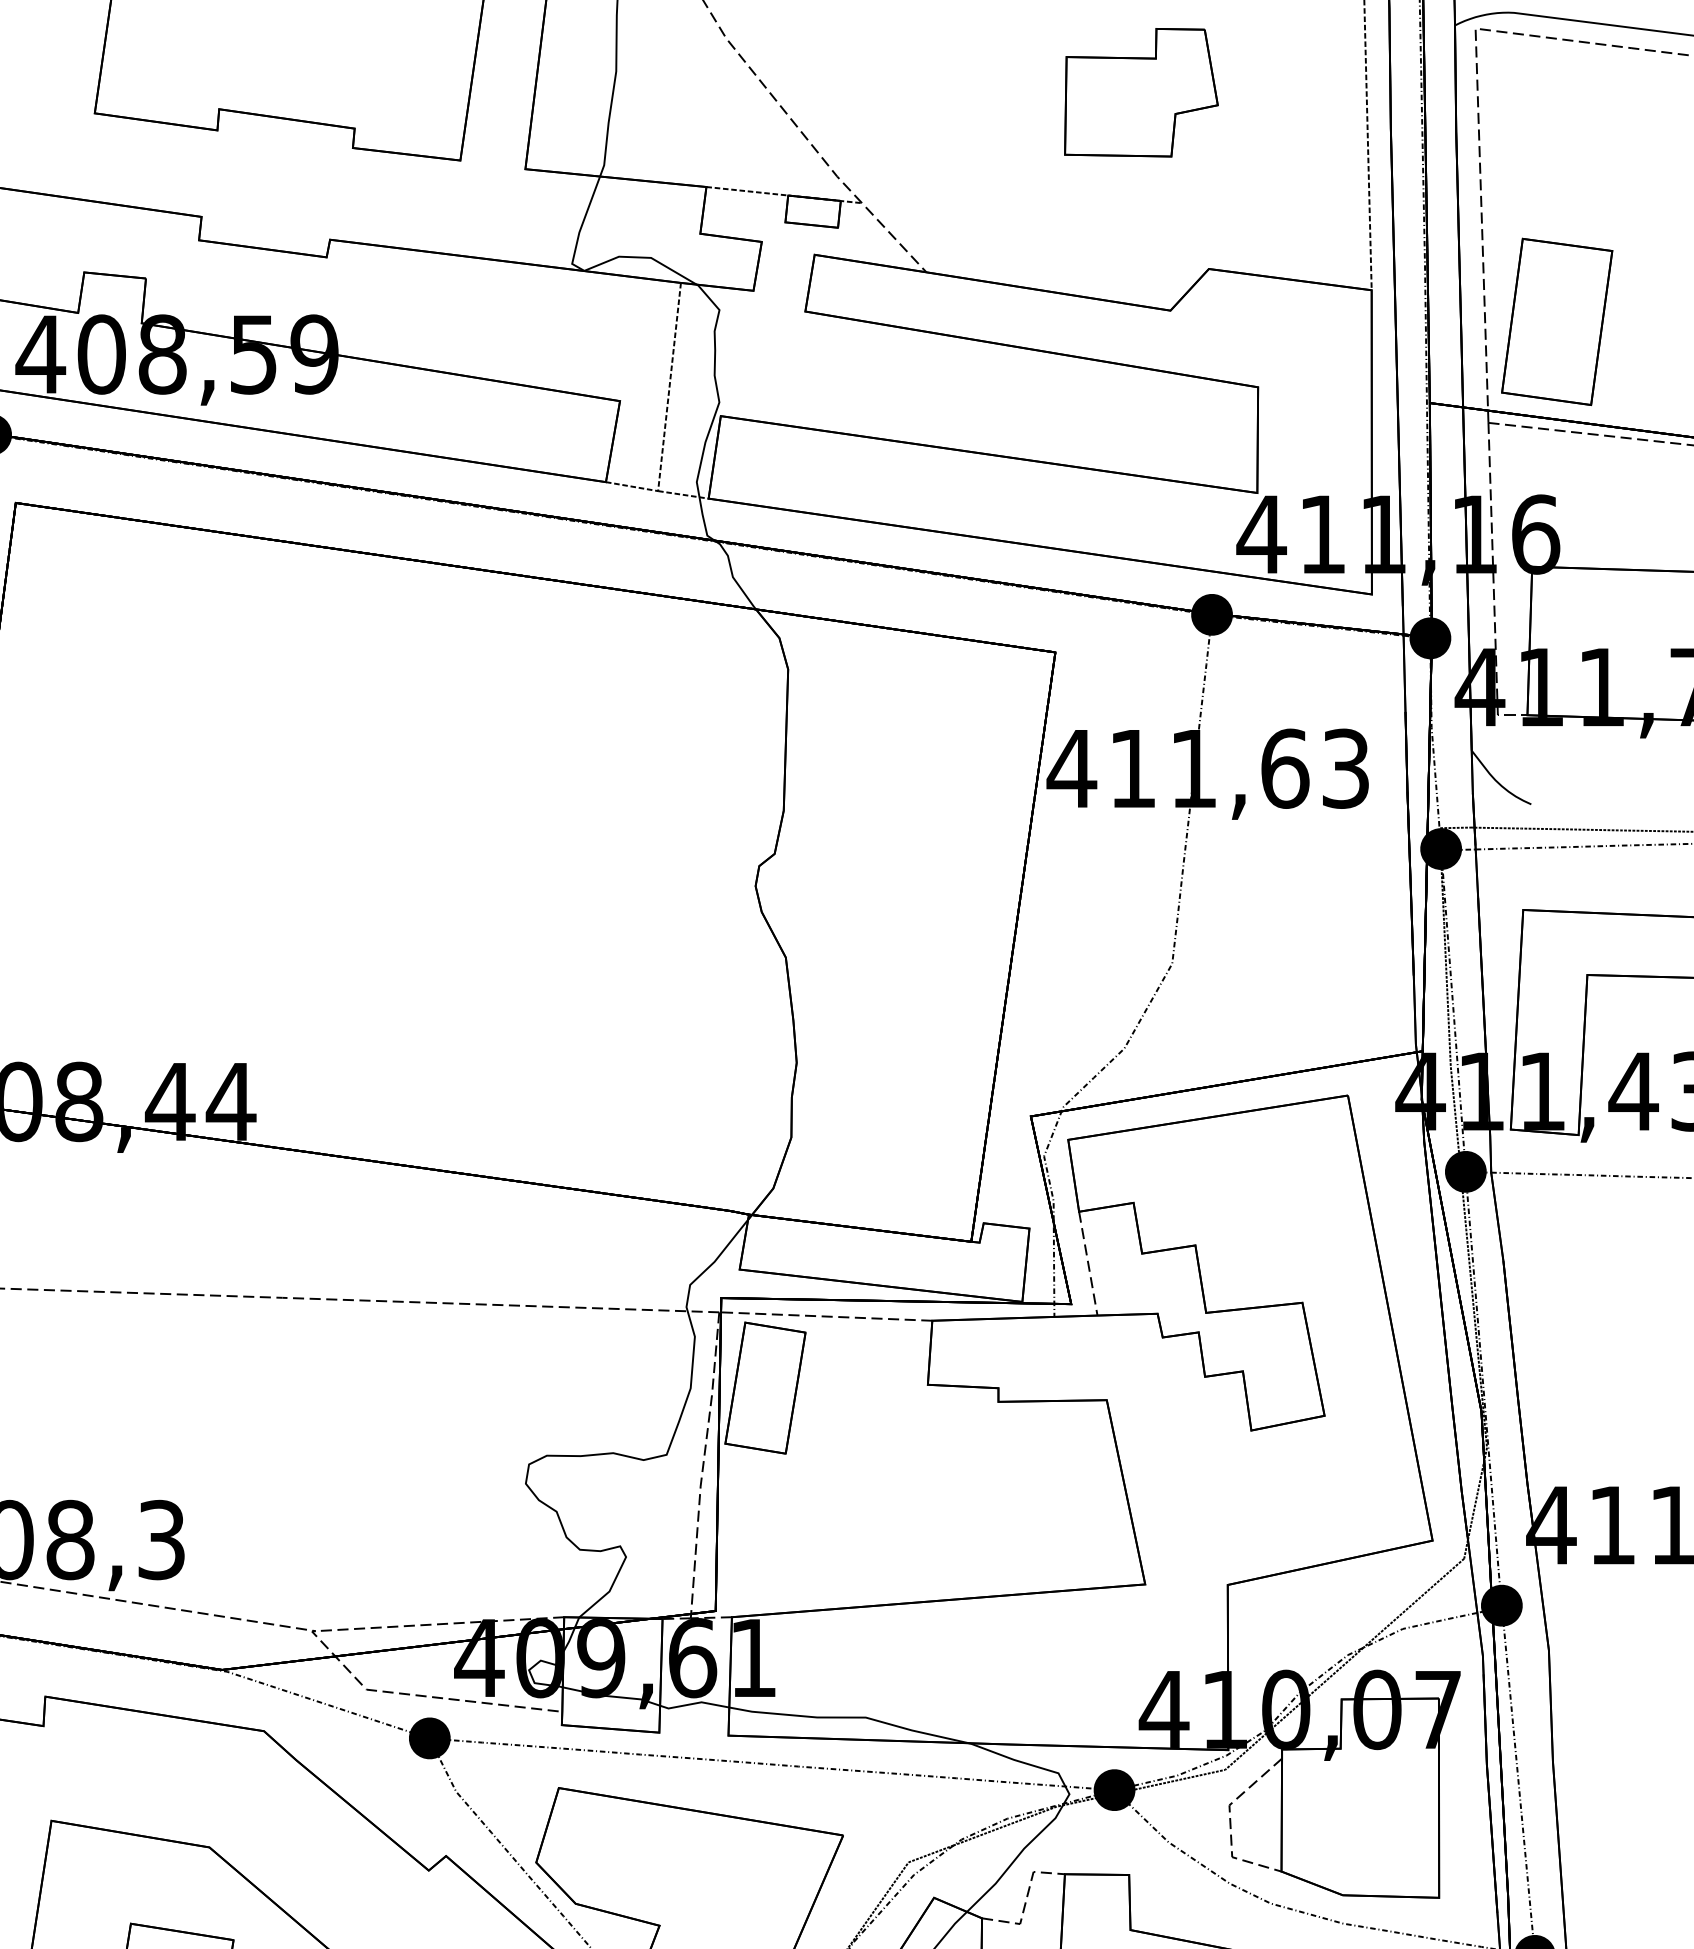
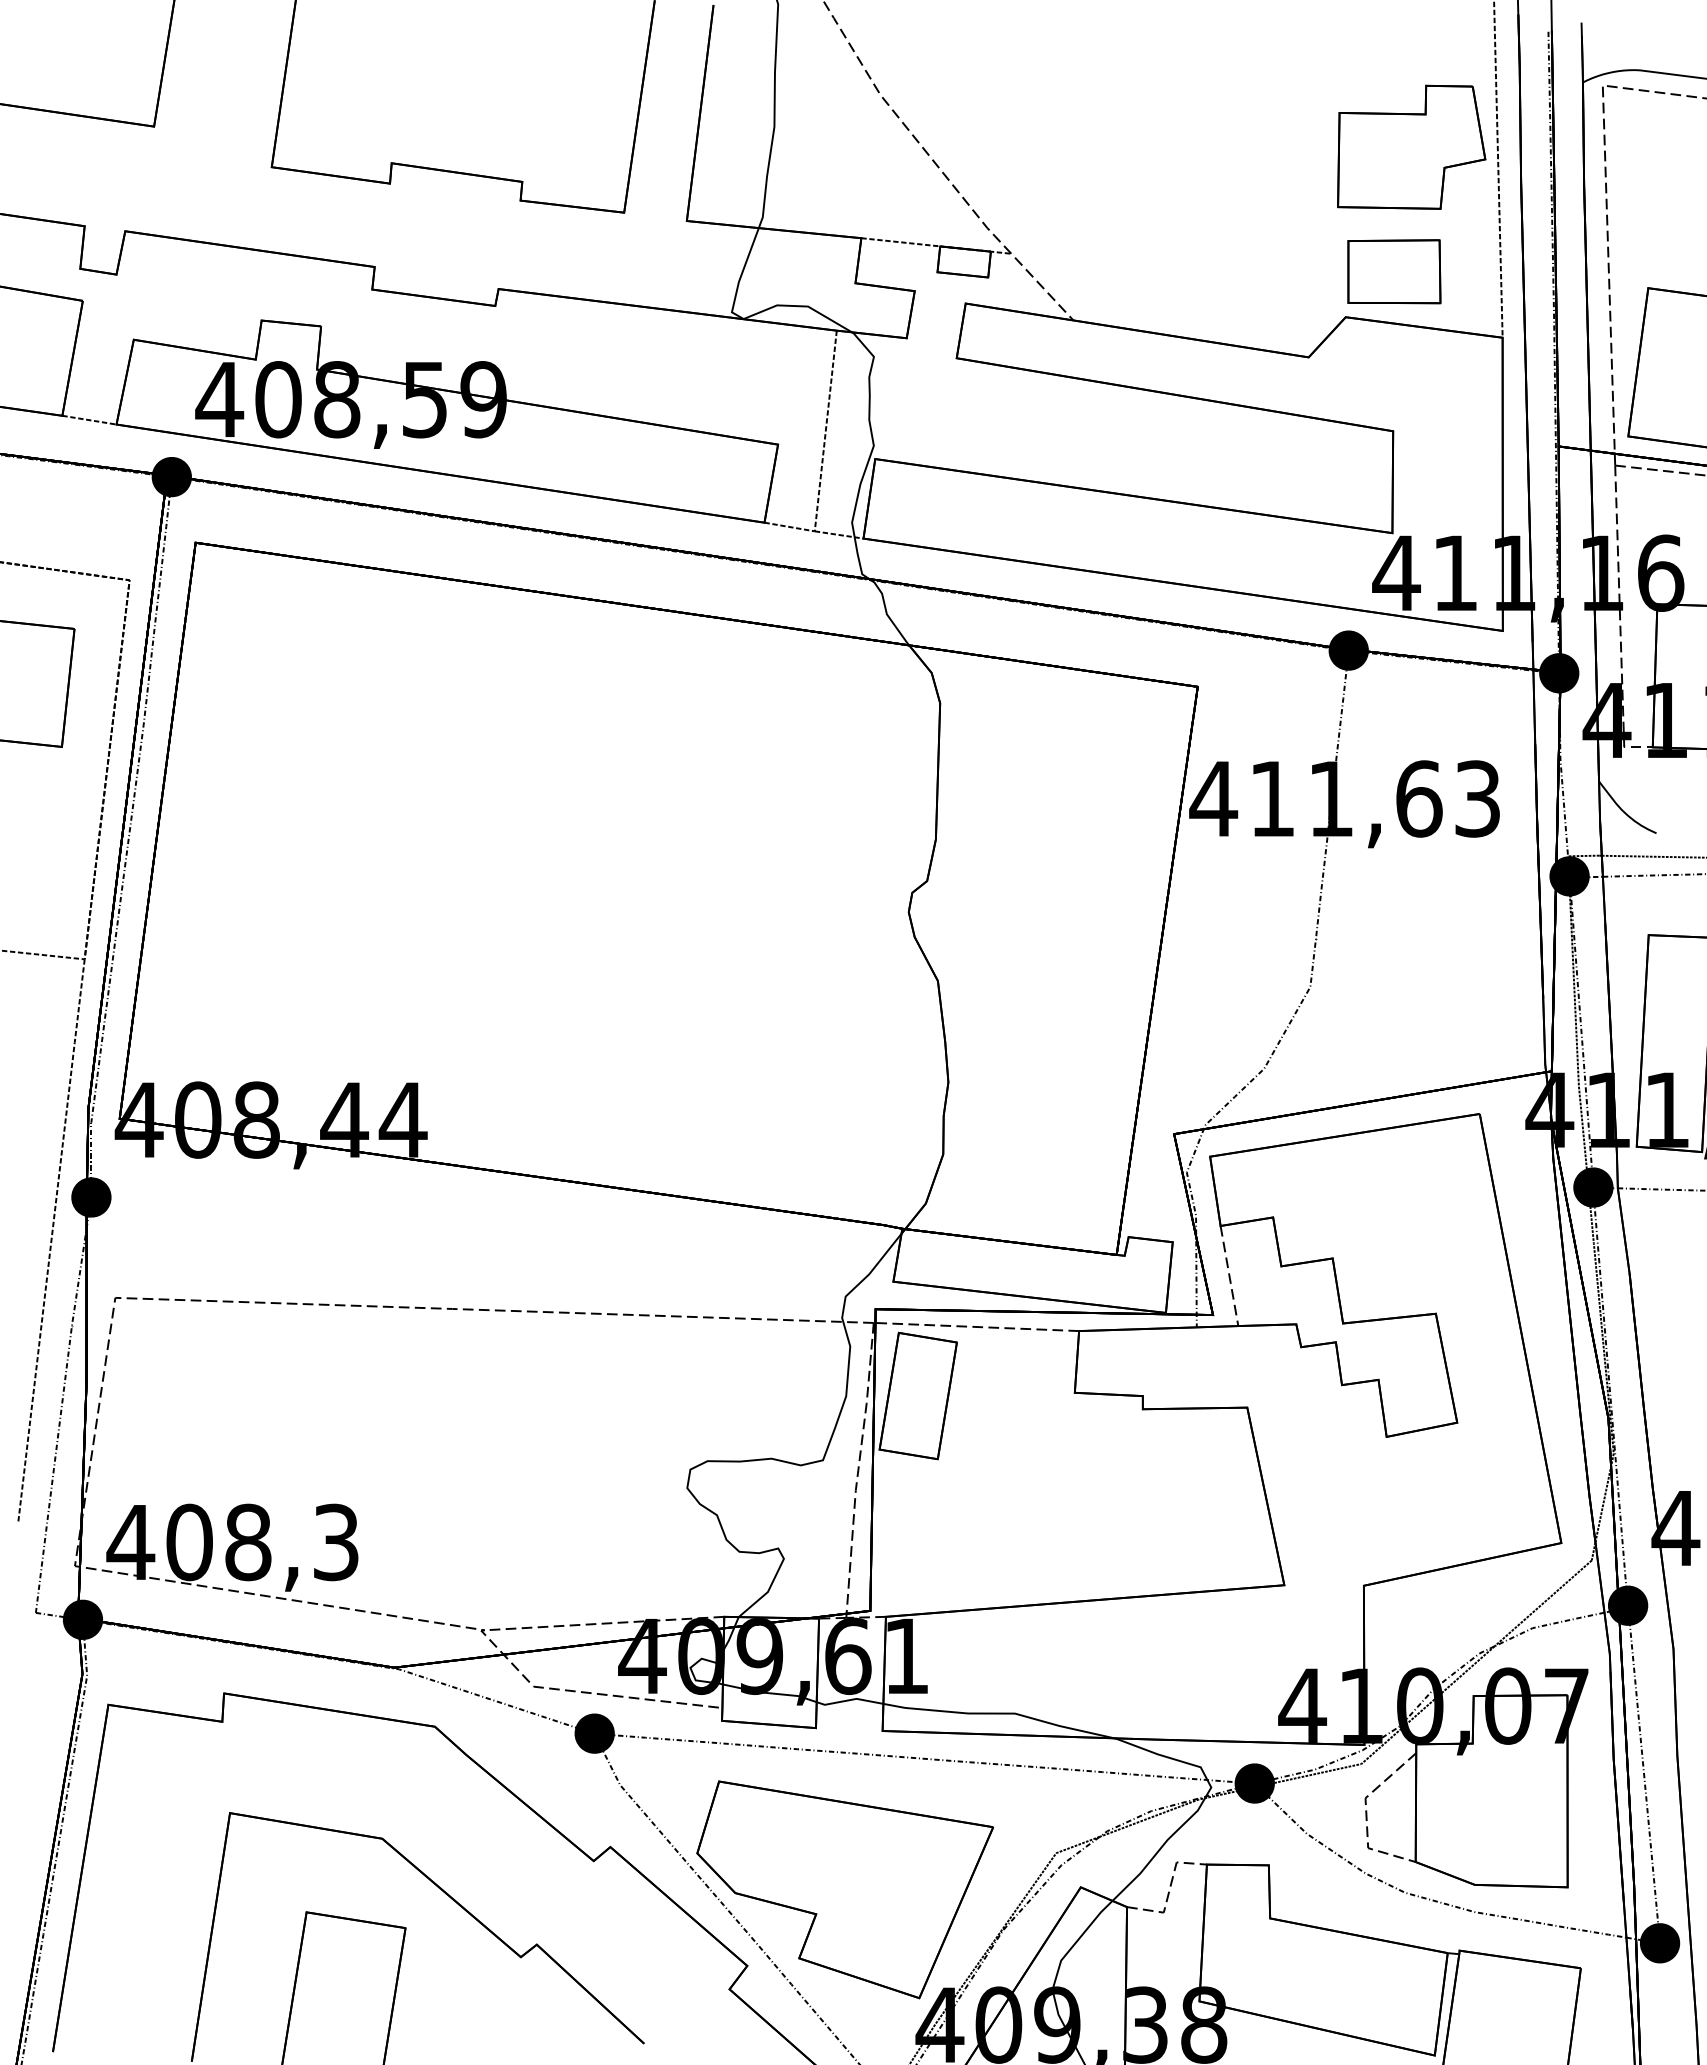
part: (1141, 91) -> (1411, 146), moved
part: (1259, 221) -> (1394, 271), added

